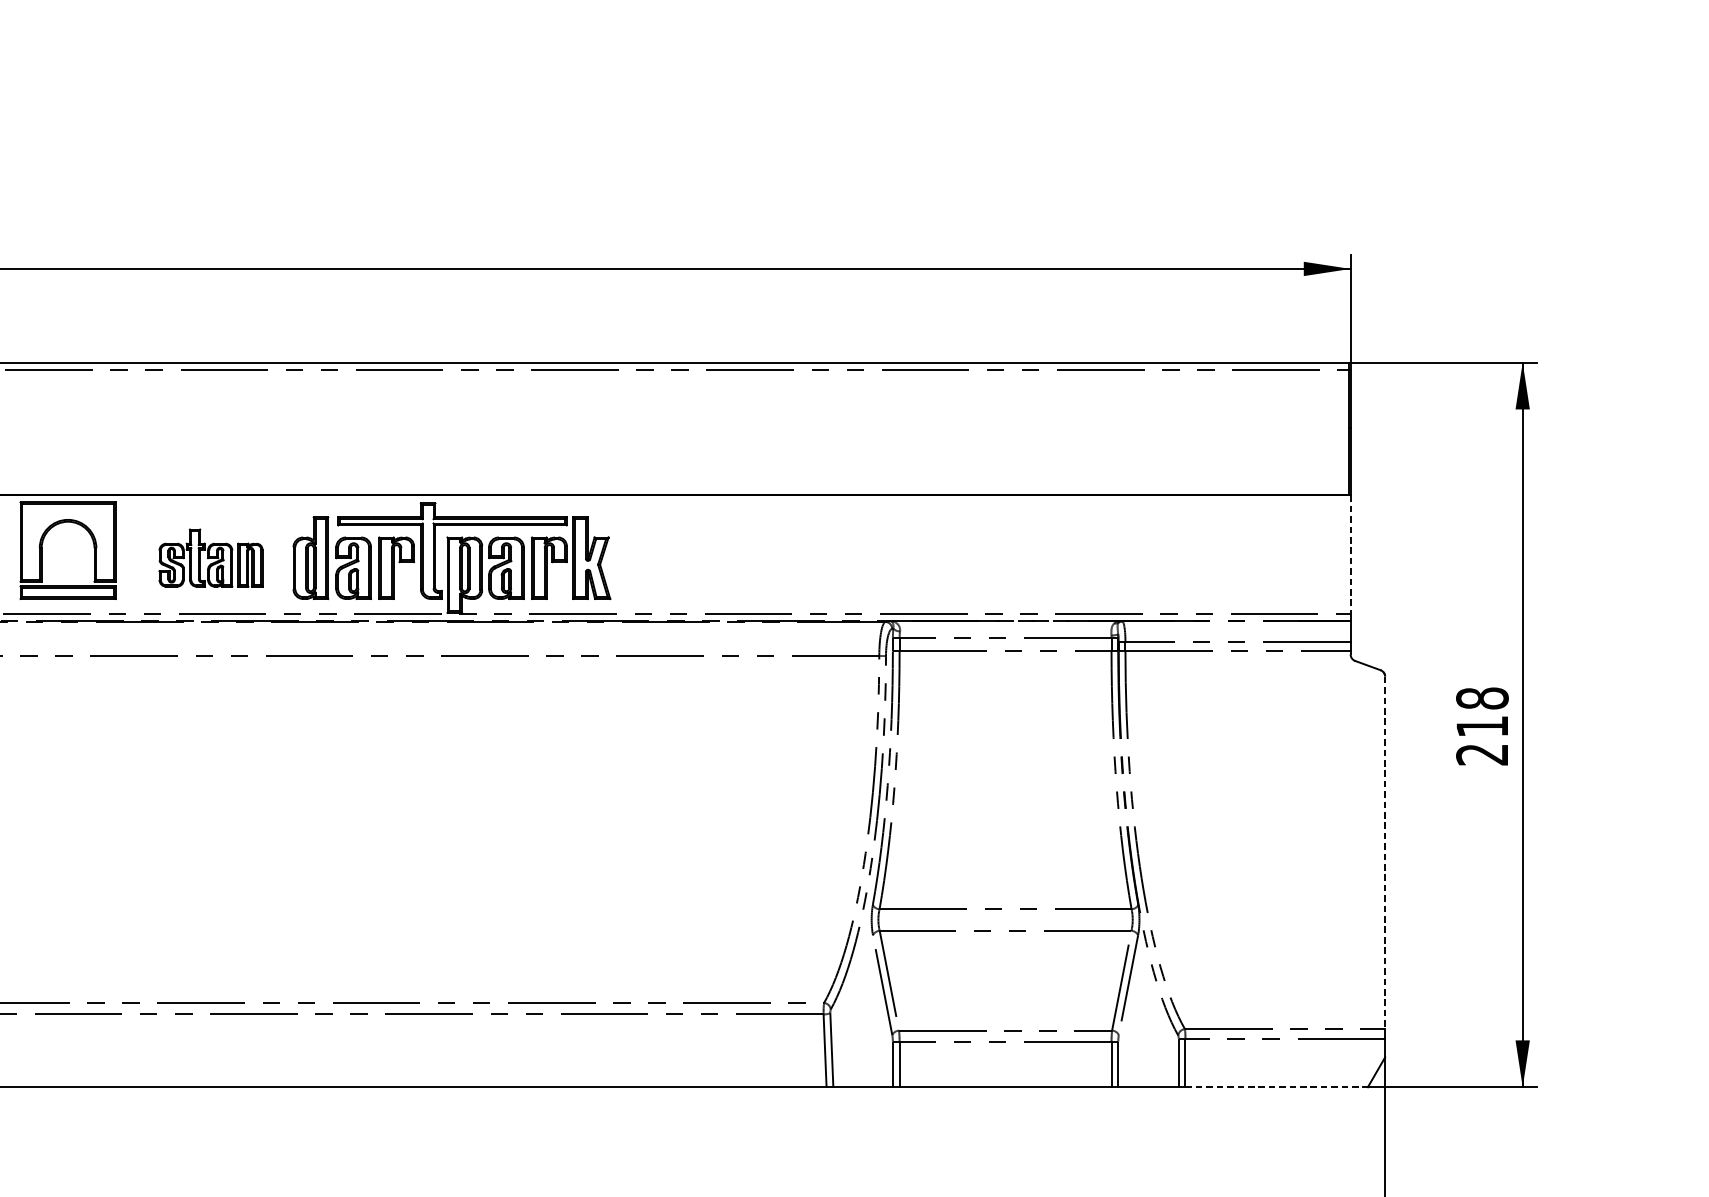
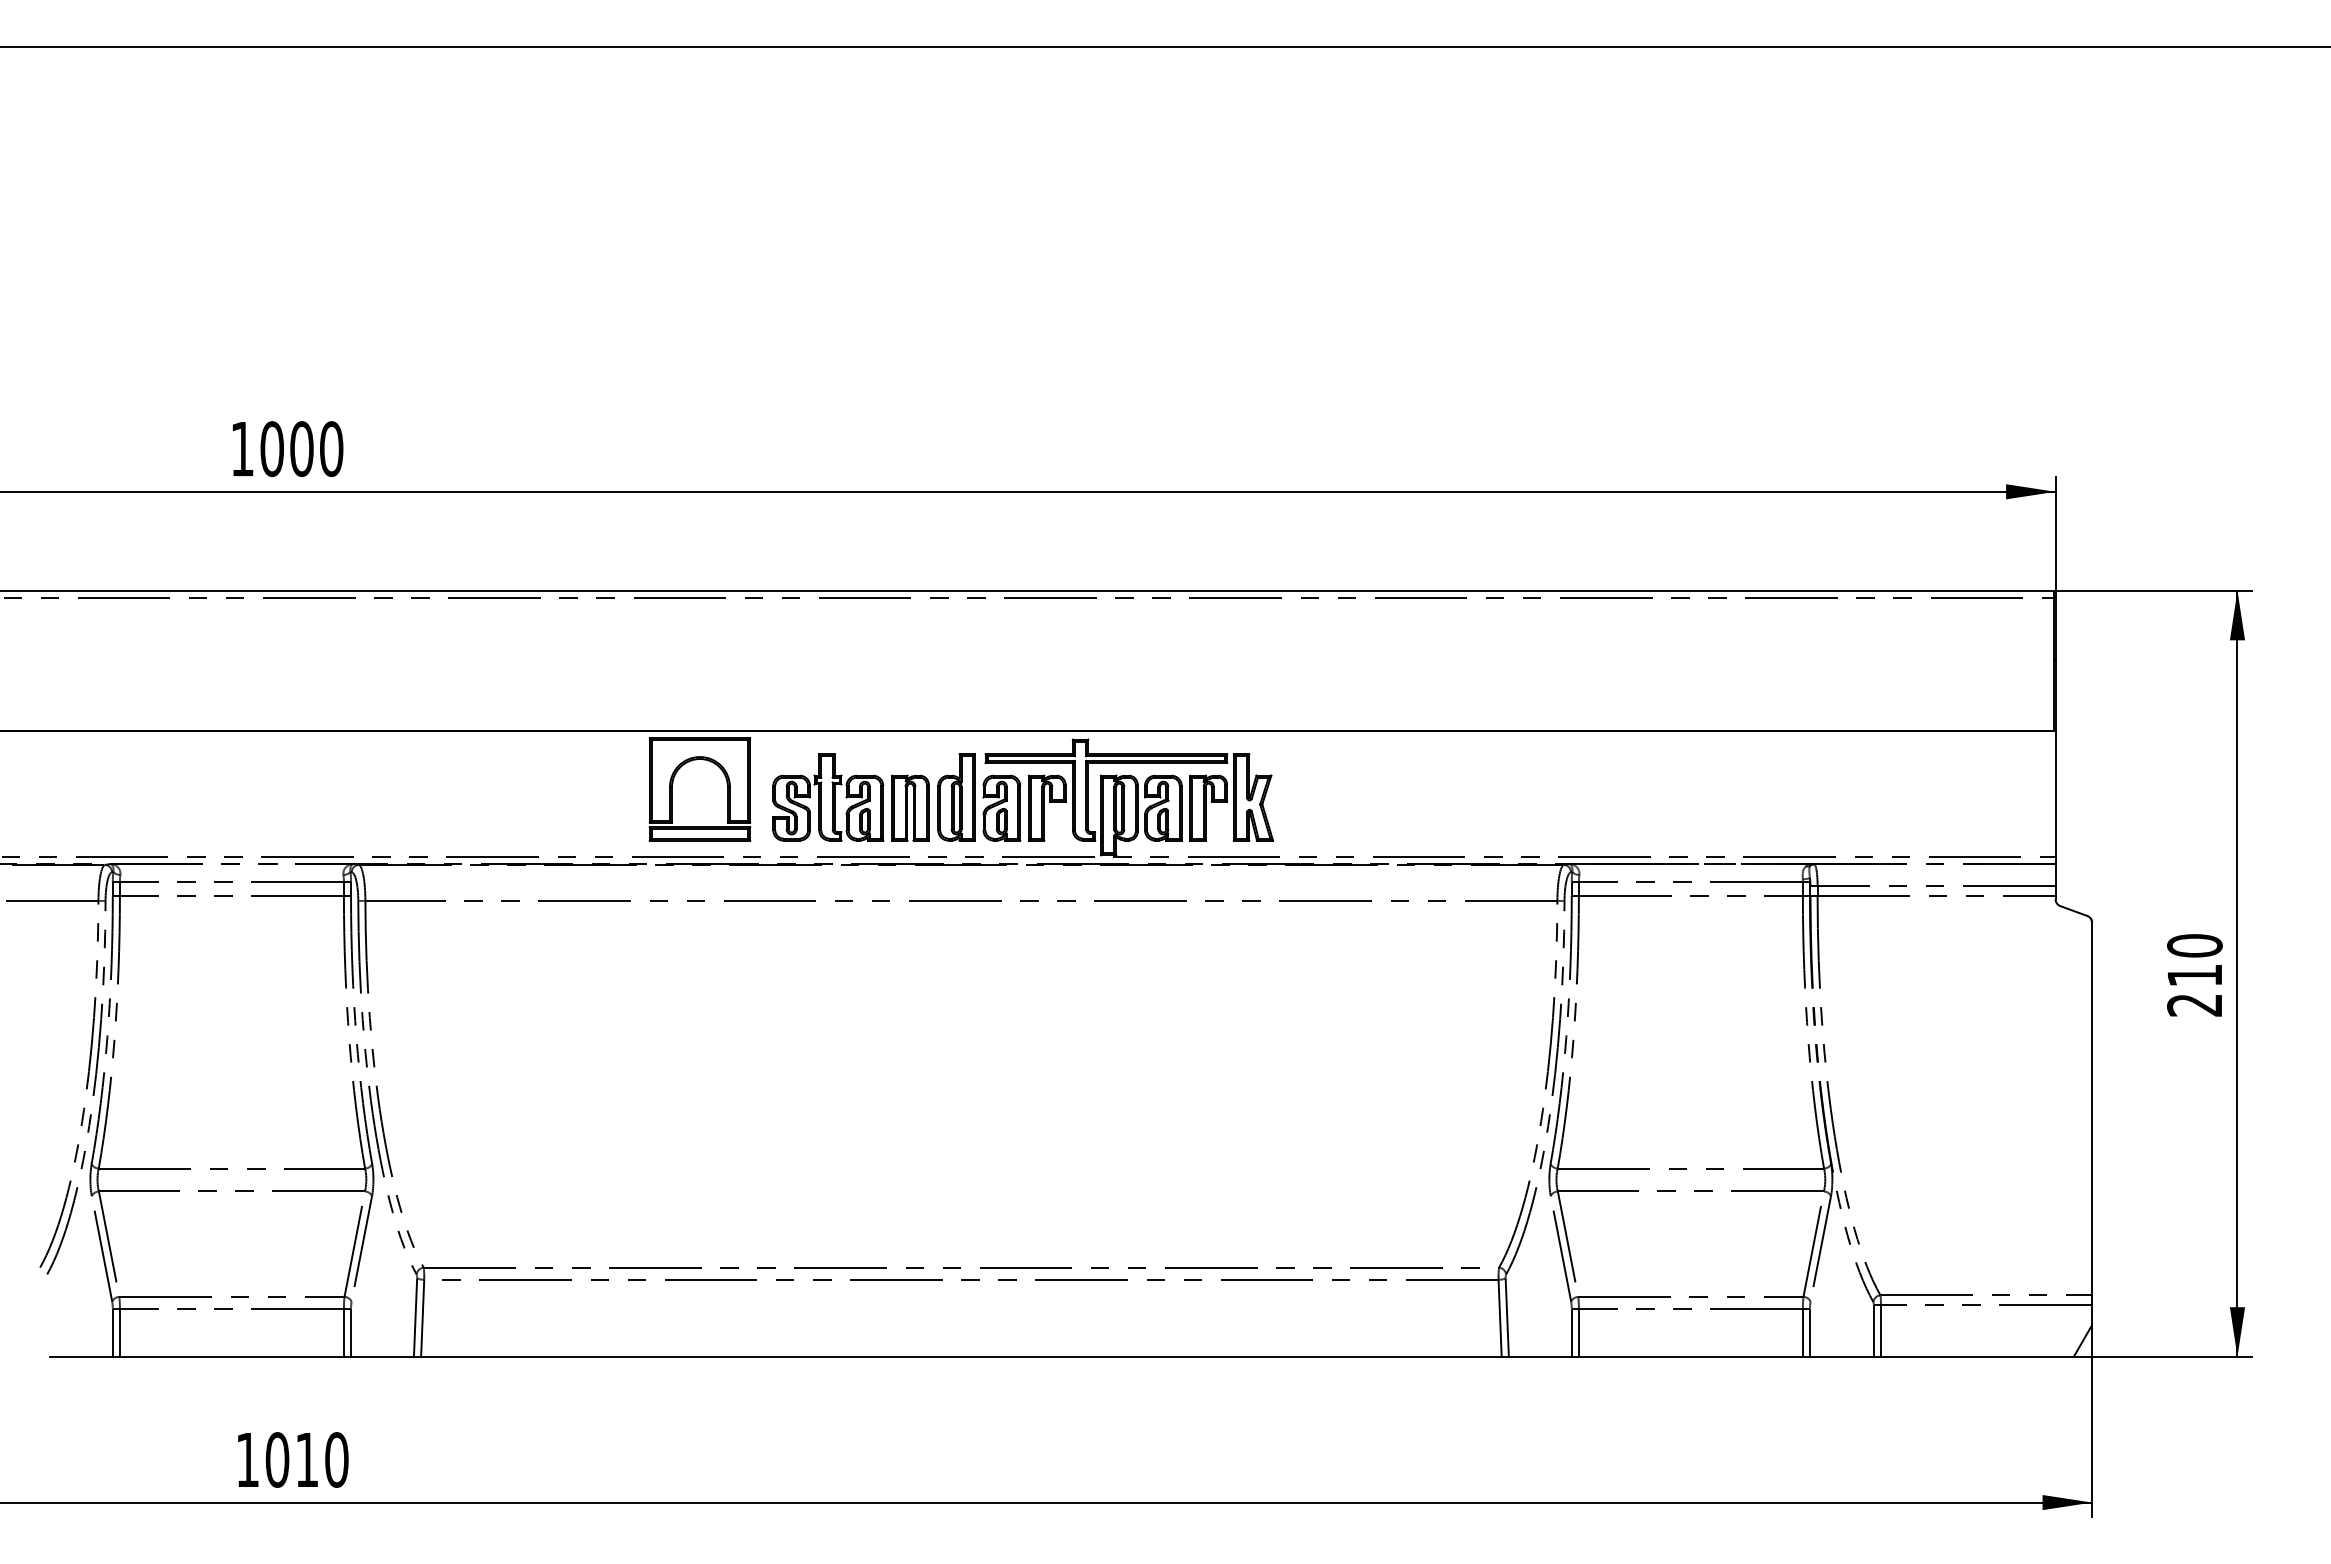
line: (1350, 554) -> (2055, 793), dashed -> solid
part: (210, 558) -> (850, 797), size x1.43
text: (1482, 698) -> (2194, 945), 218 -> 210
line: (1385, 853) -> (2092, 1109), dashed -> solid
line: (1276, 1087) -> (1977, 1356), dashed -> solid

